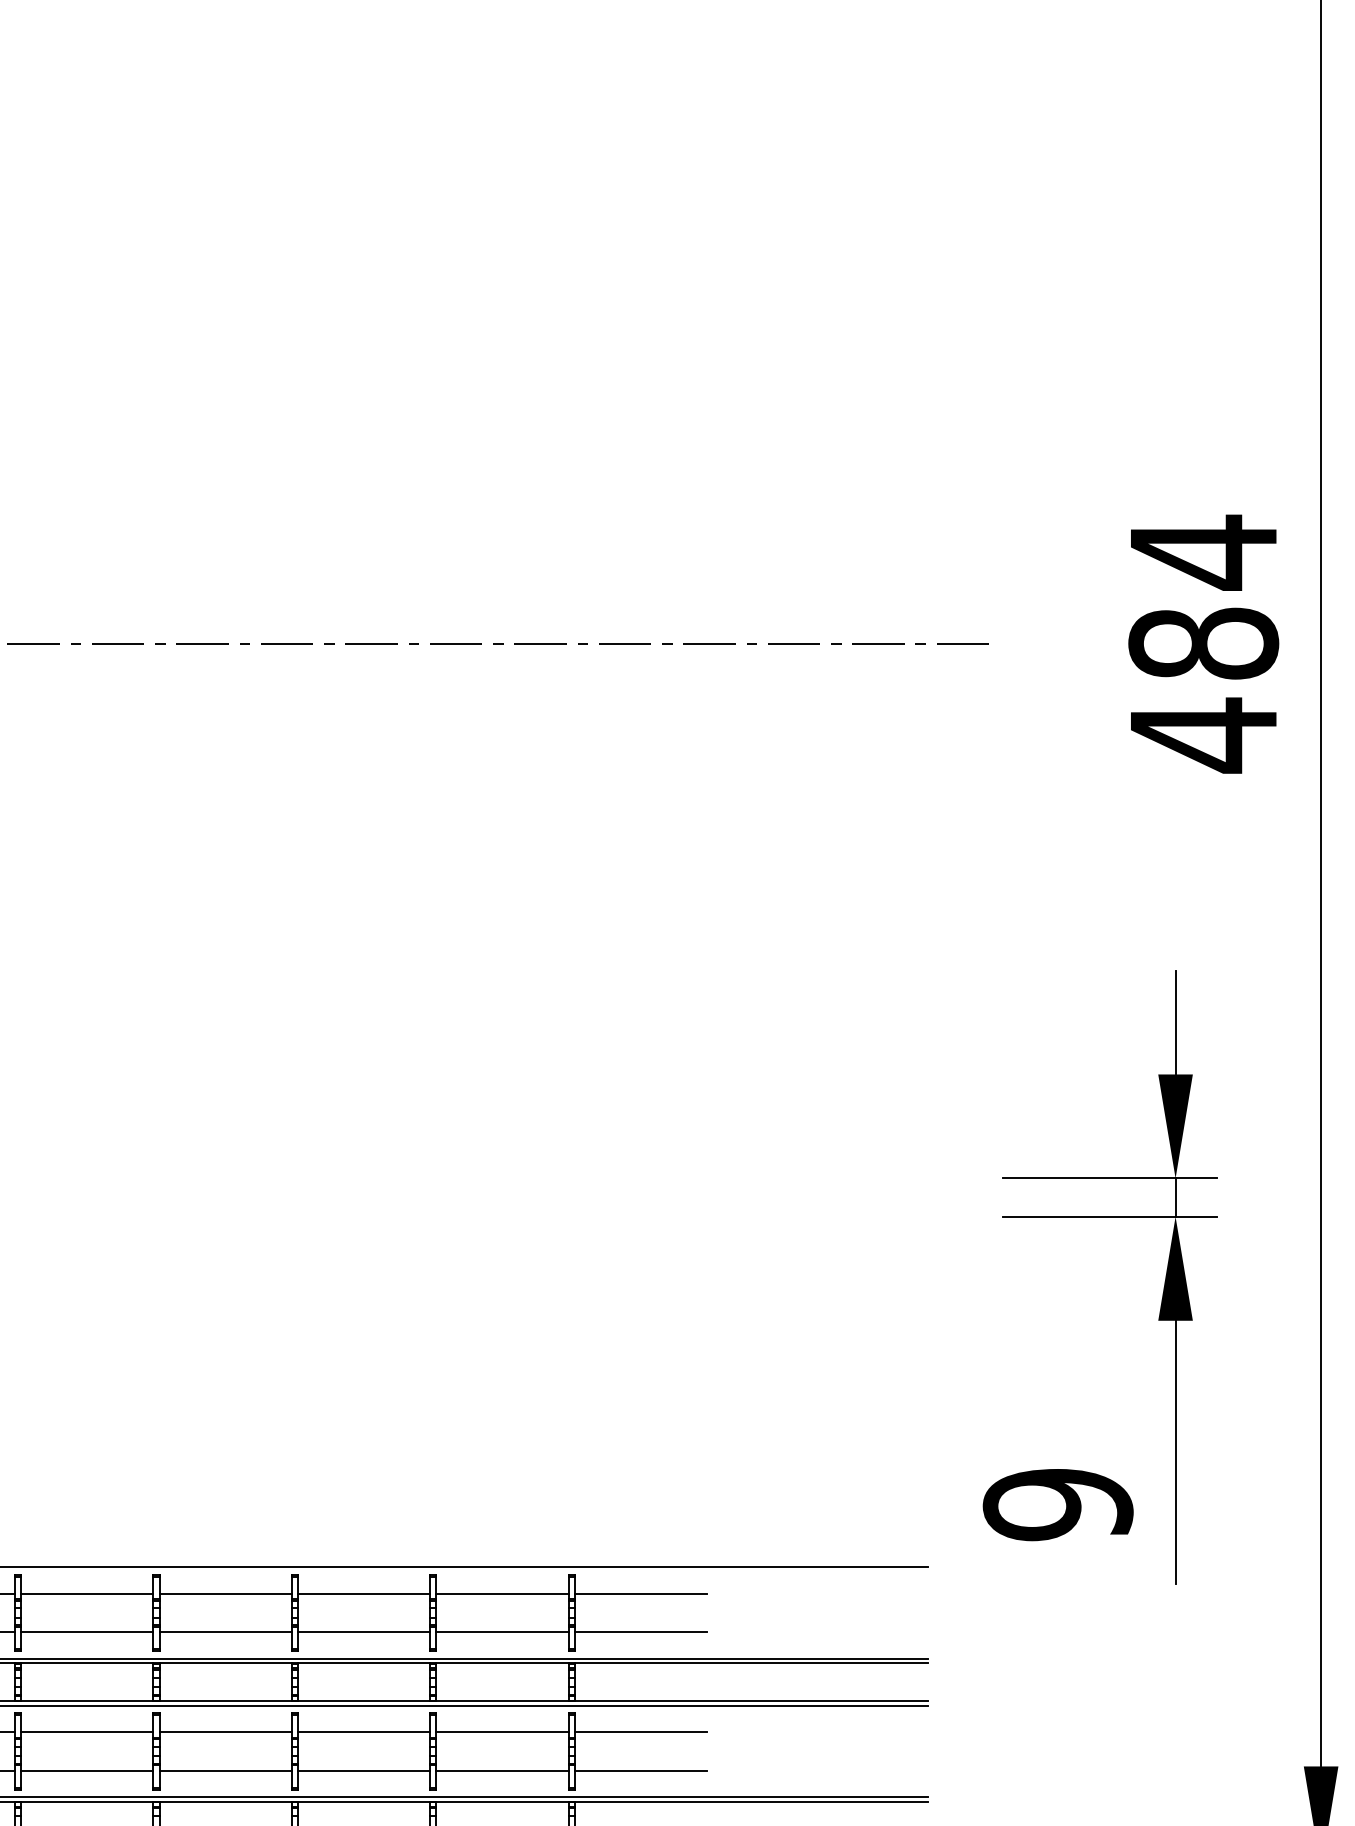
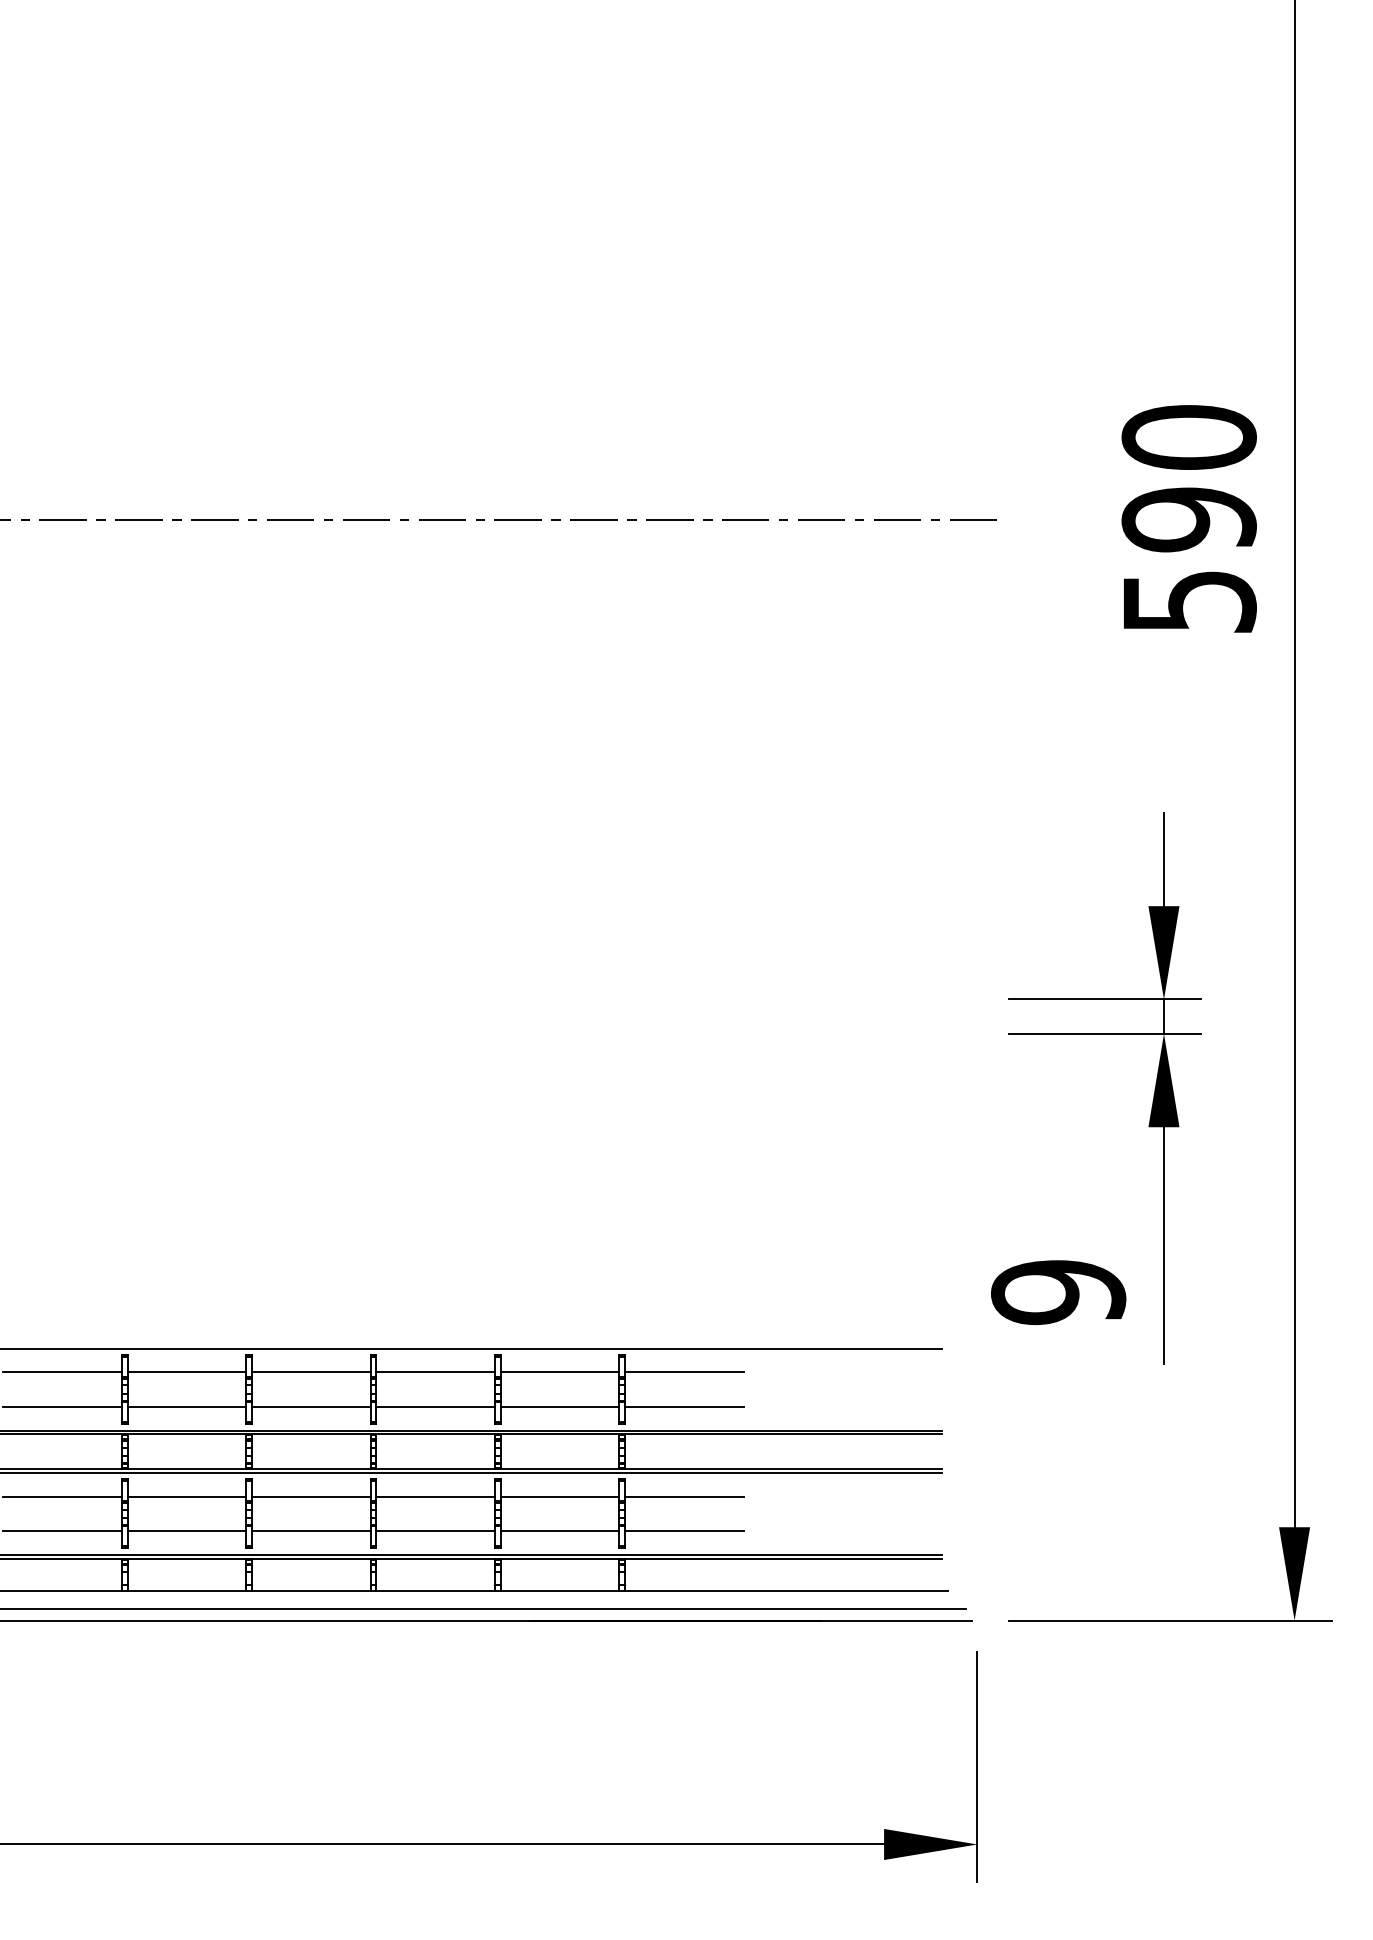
text: (1202, 643) -> (1188, 519), 484 -> 590

